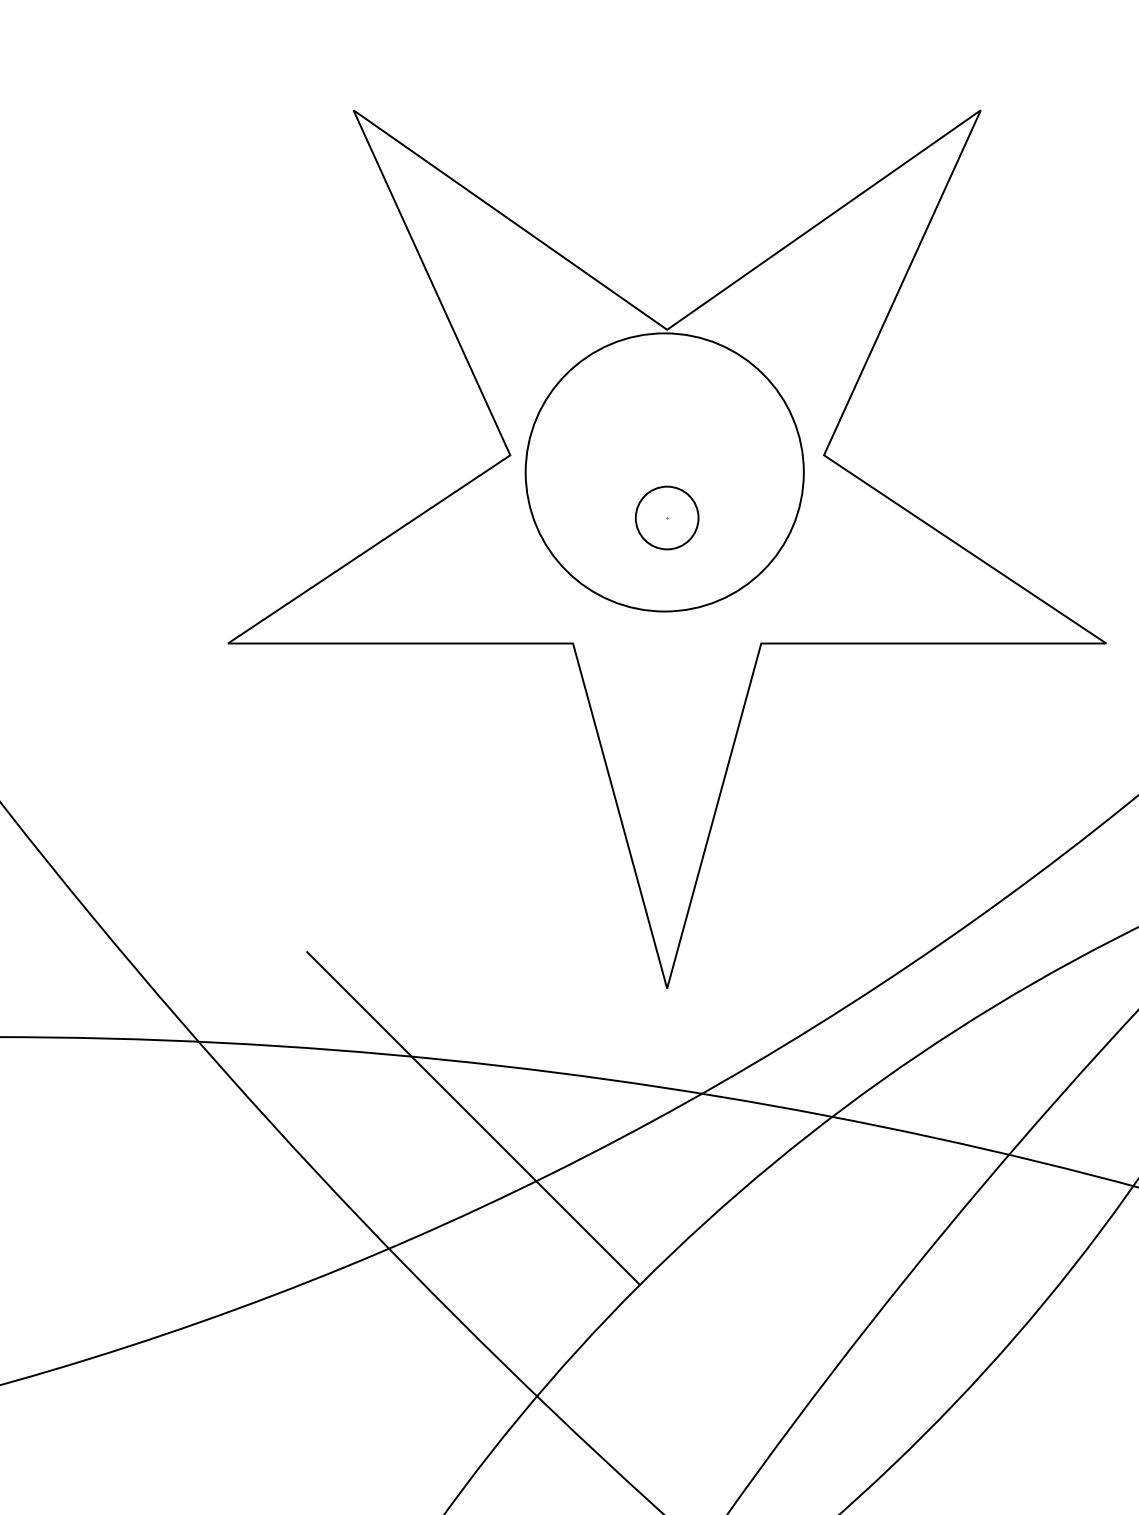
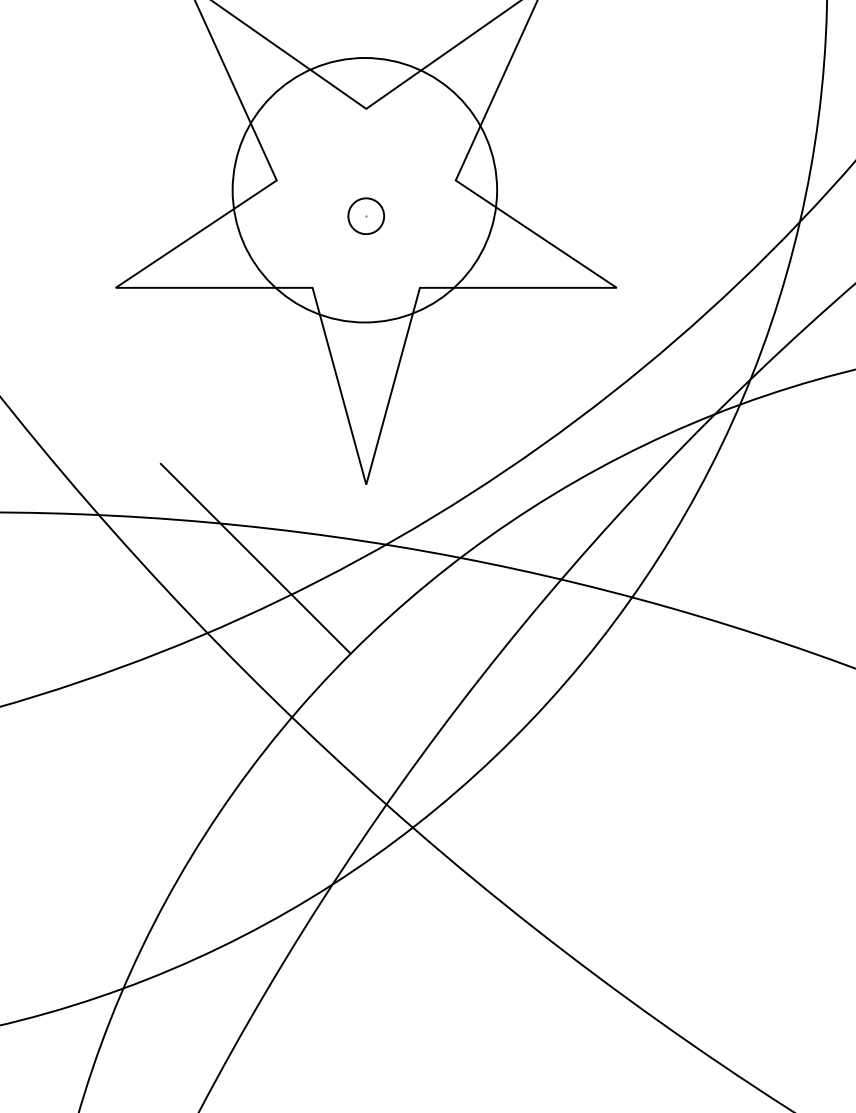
circle: (664, 472) -> (364, 190), size x1.67

